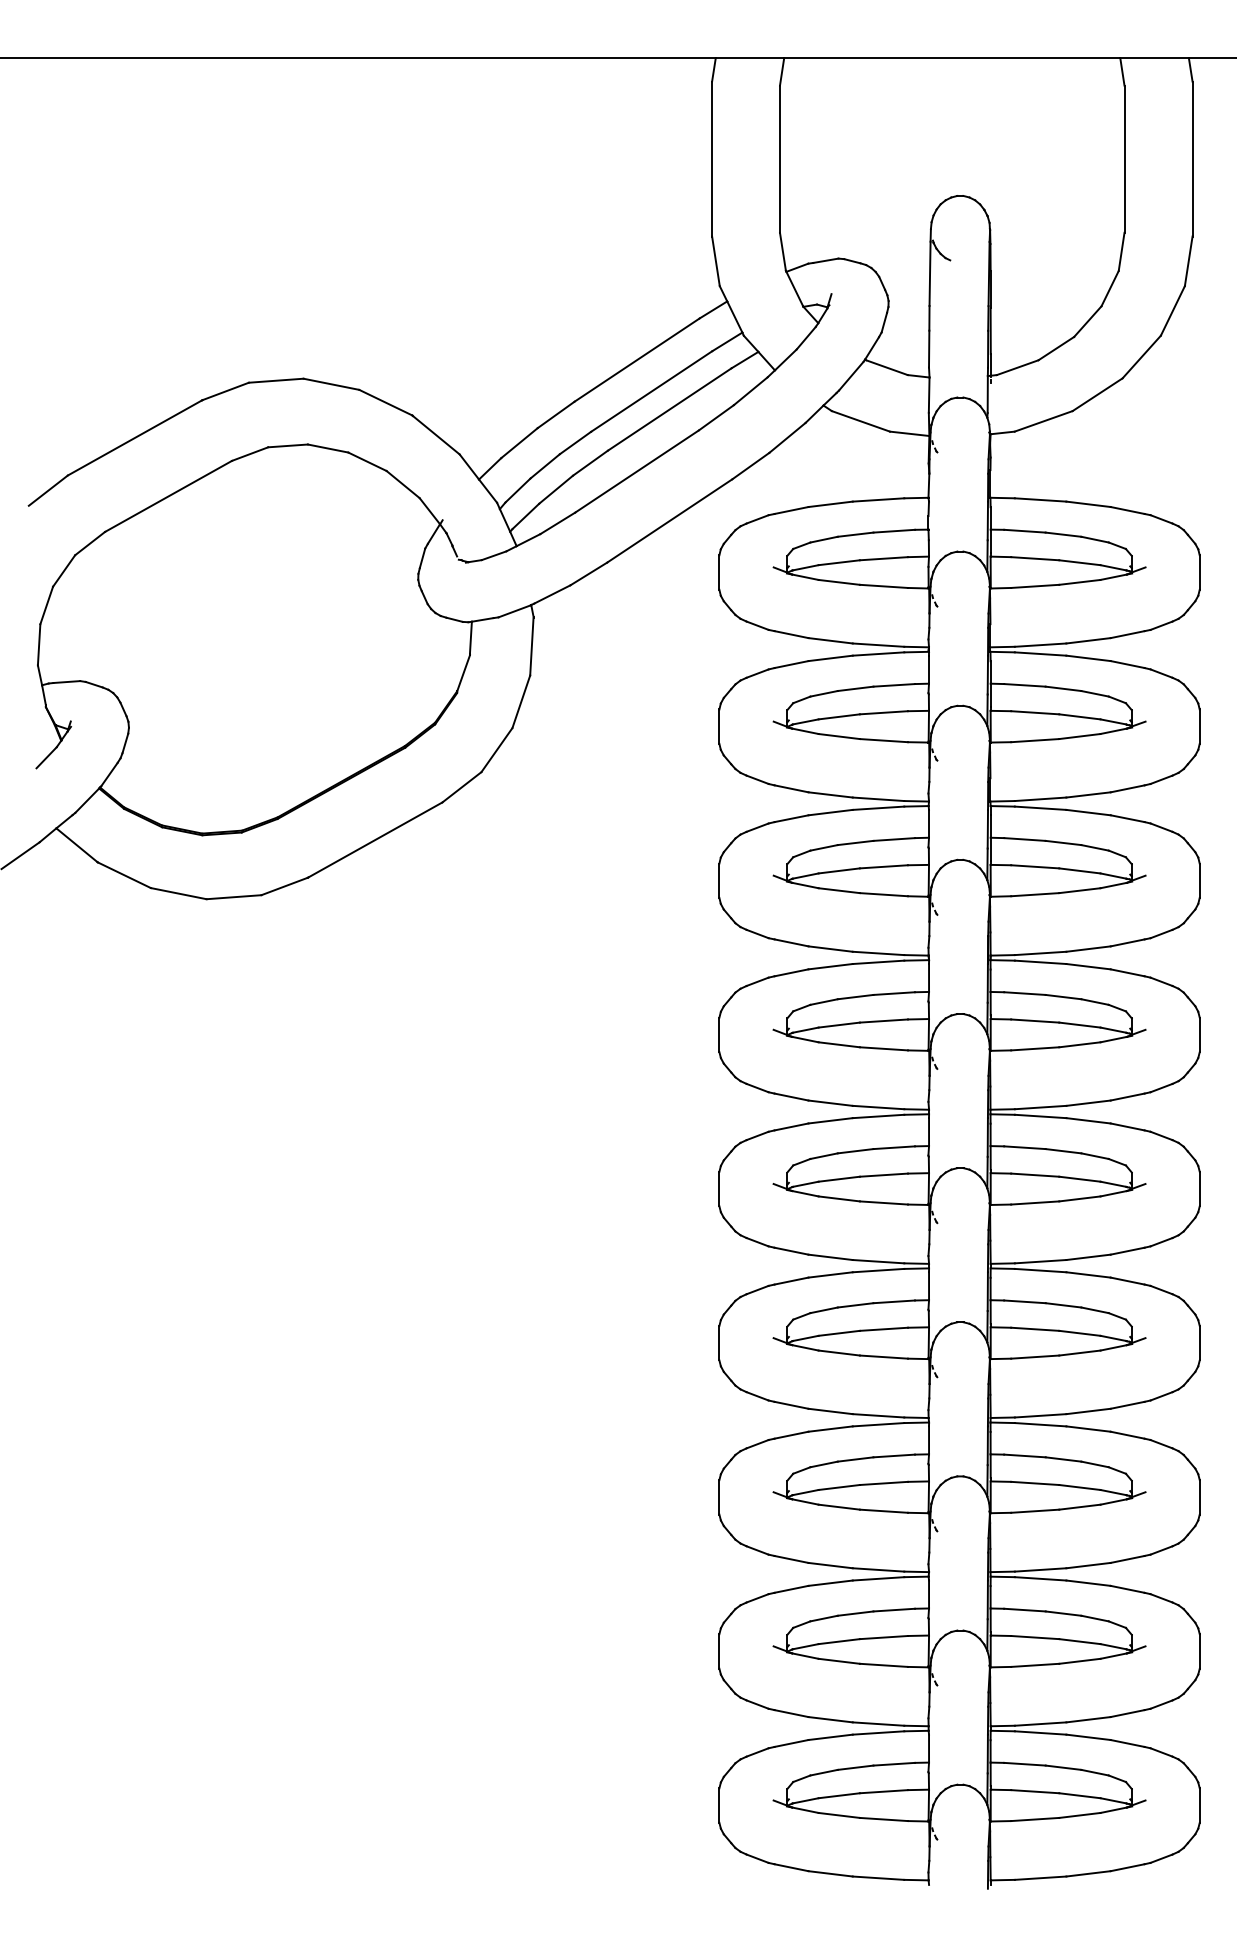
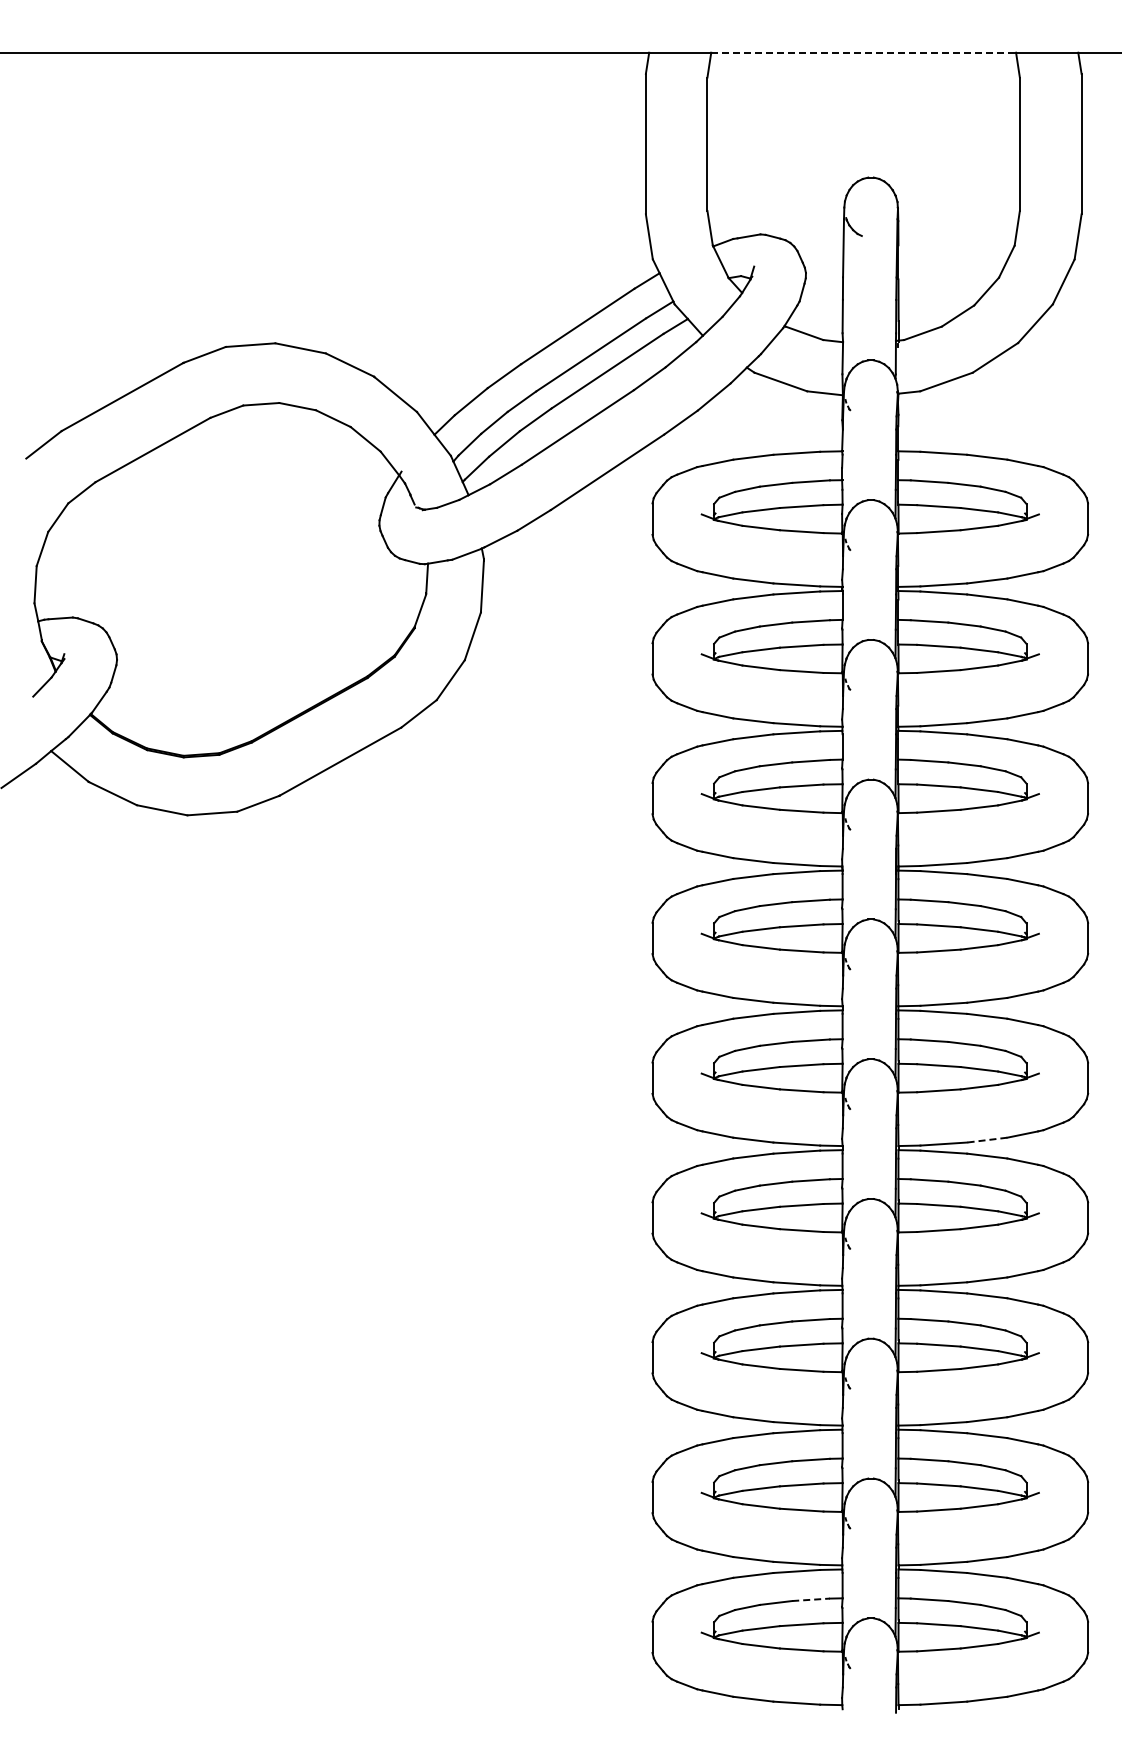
line: (953, 58) -> (864, 52), solid -> dashed
line: (1087, 1257) -> (986, 1140), solid -> dashed
line: (894, 1763) -> (811, 1599), solid -> dashed

